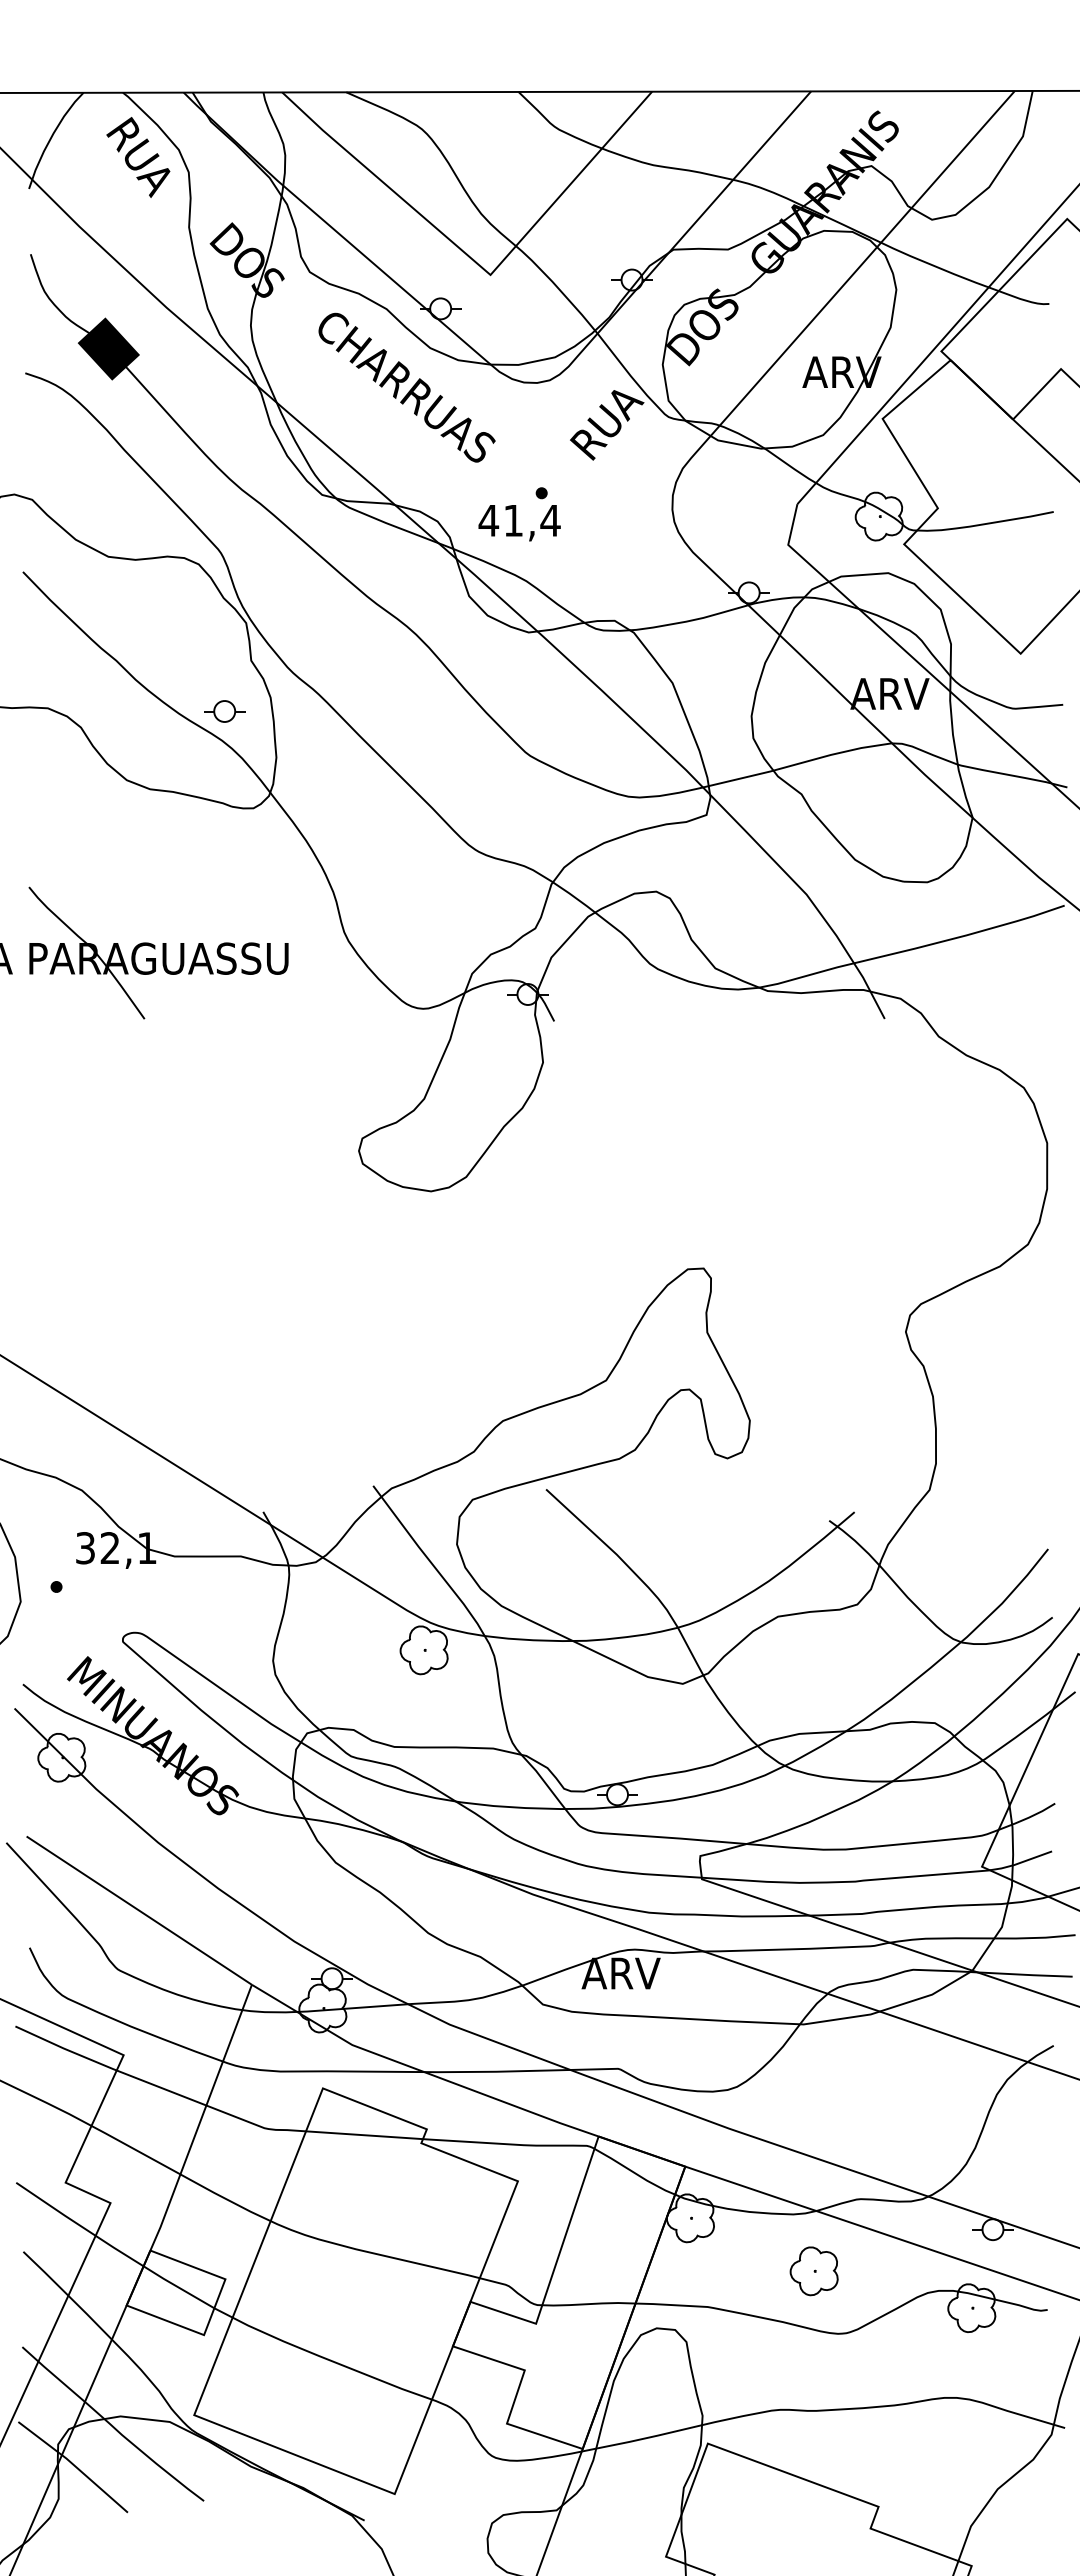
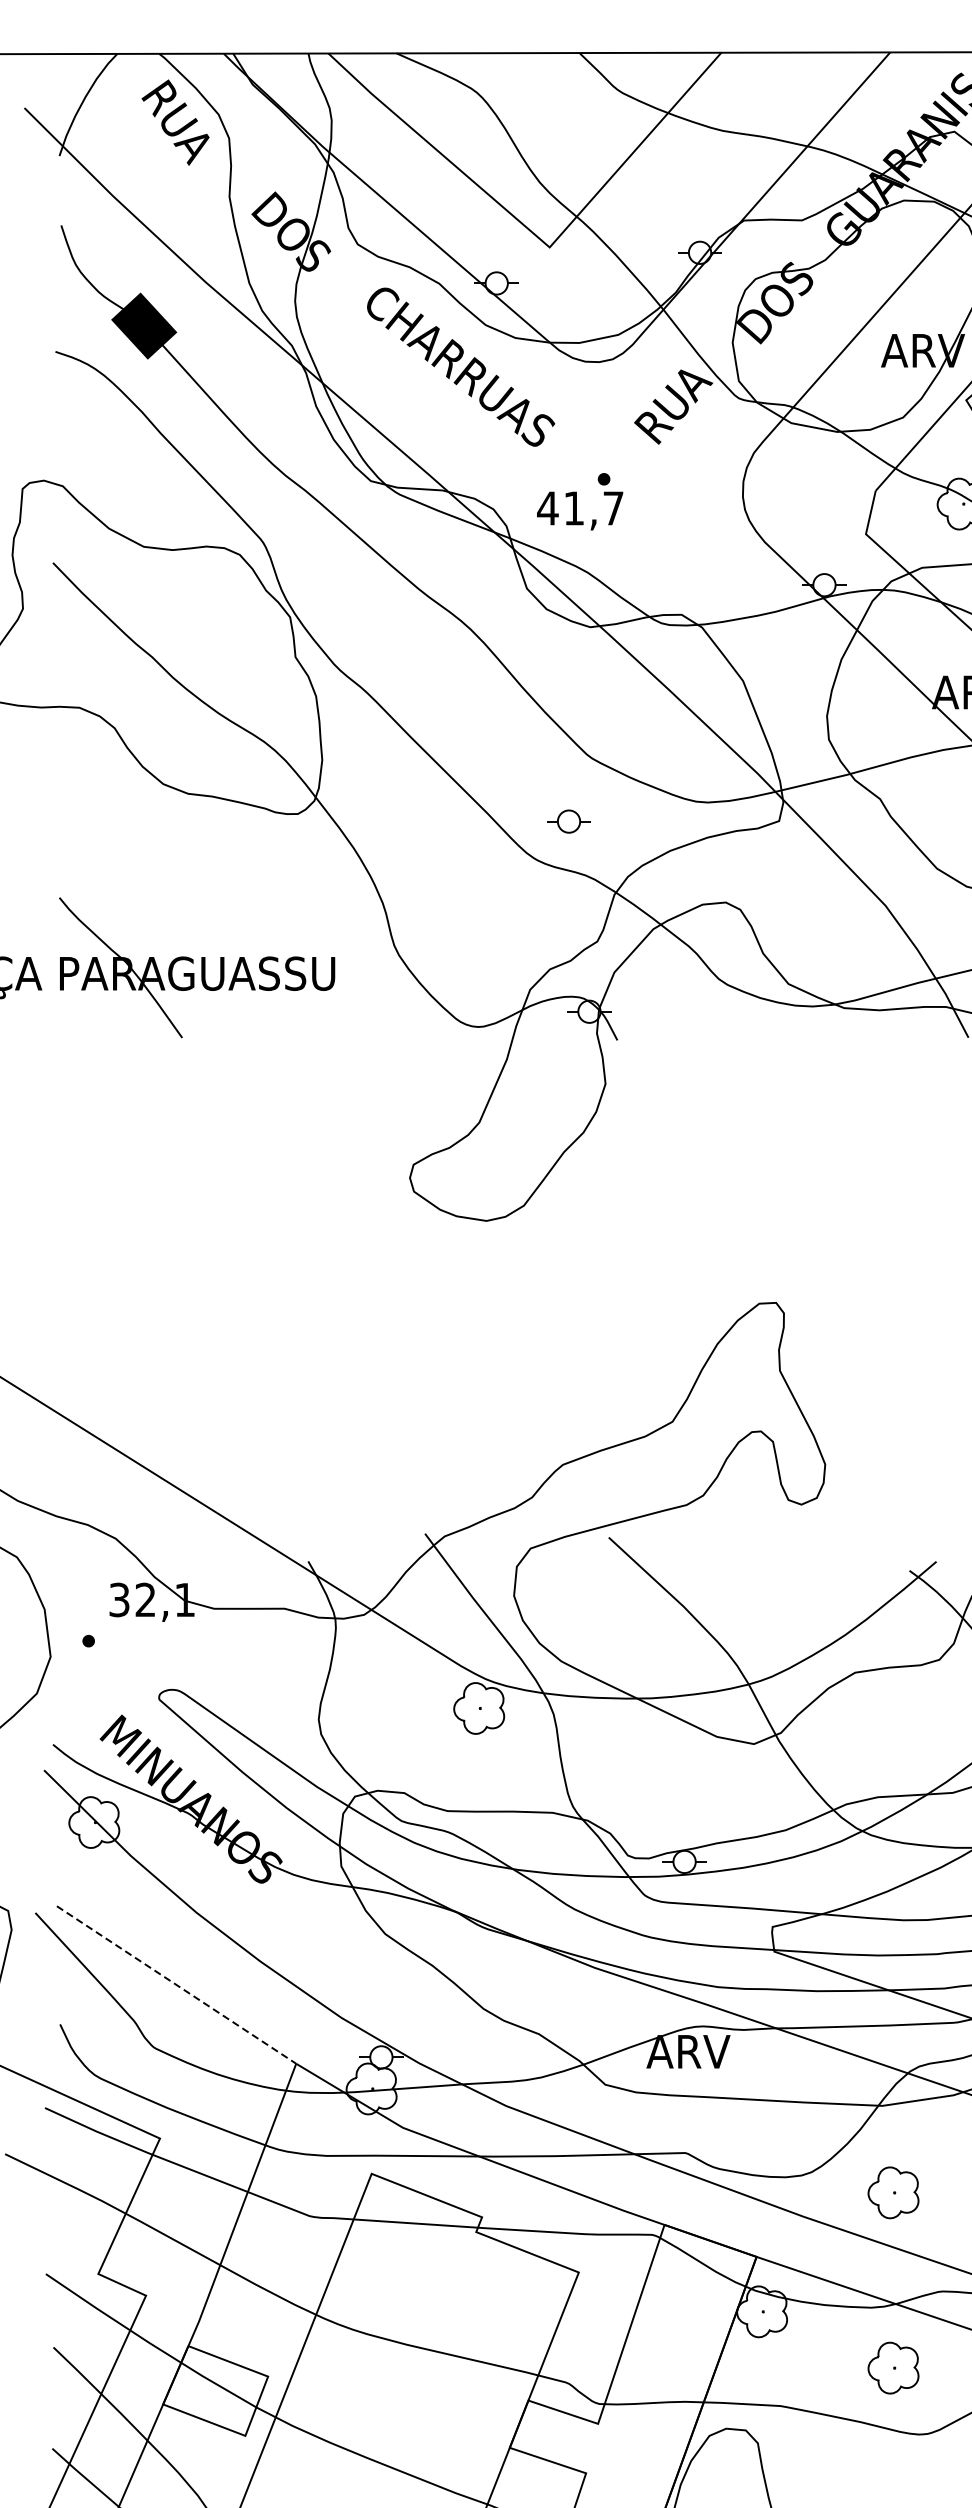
text: (550, 520) -> (613, 508), 41,4 -> 41,7
part: (224, 711) -> (568, 821), moved
line: (139, 1910) -> (176, 1984), solid -> dashed
part: (813, 2106) -> (892, 2193), added

